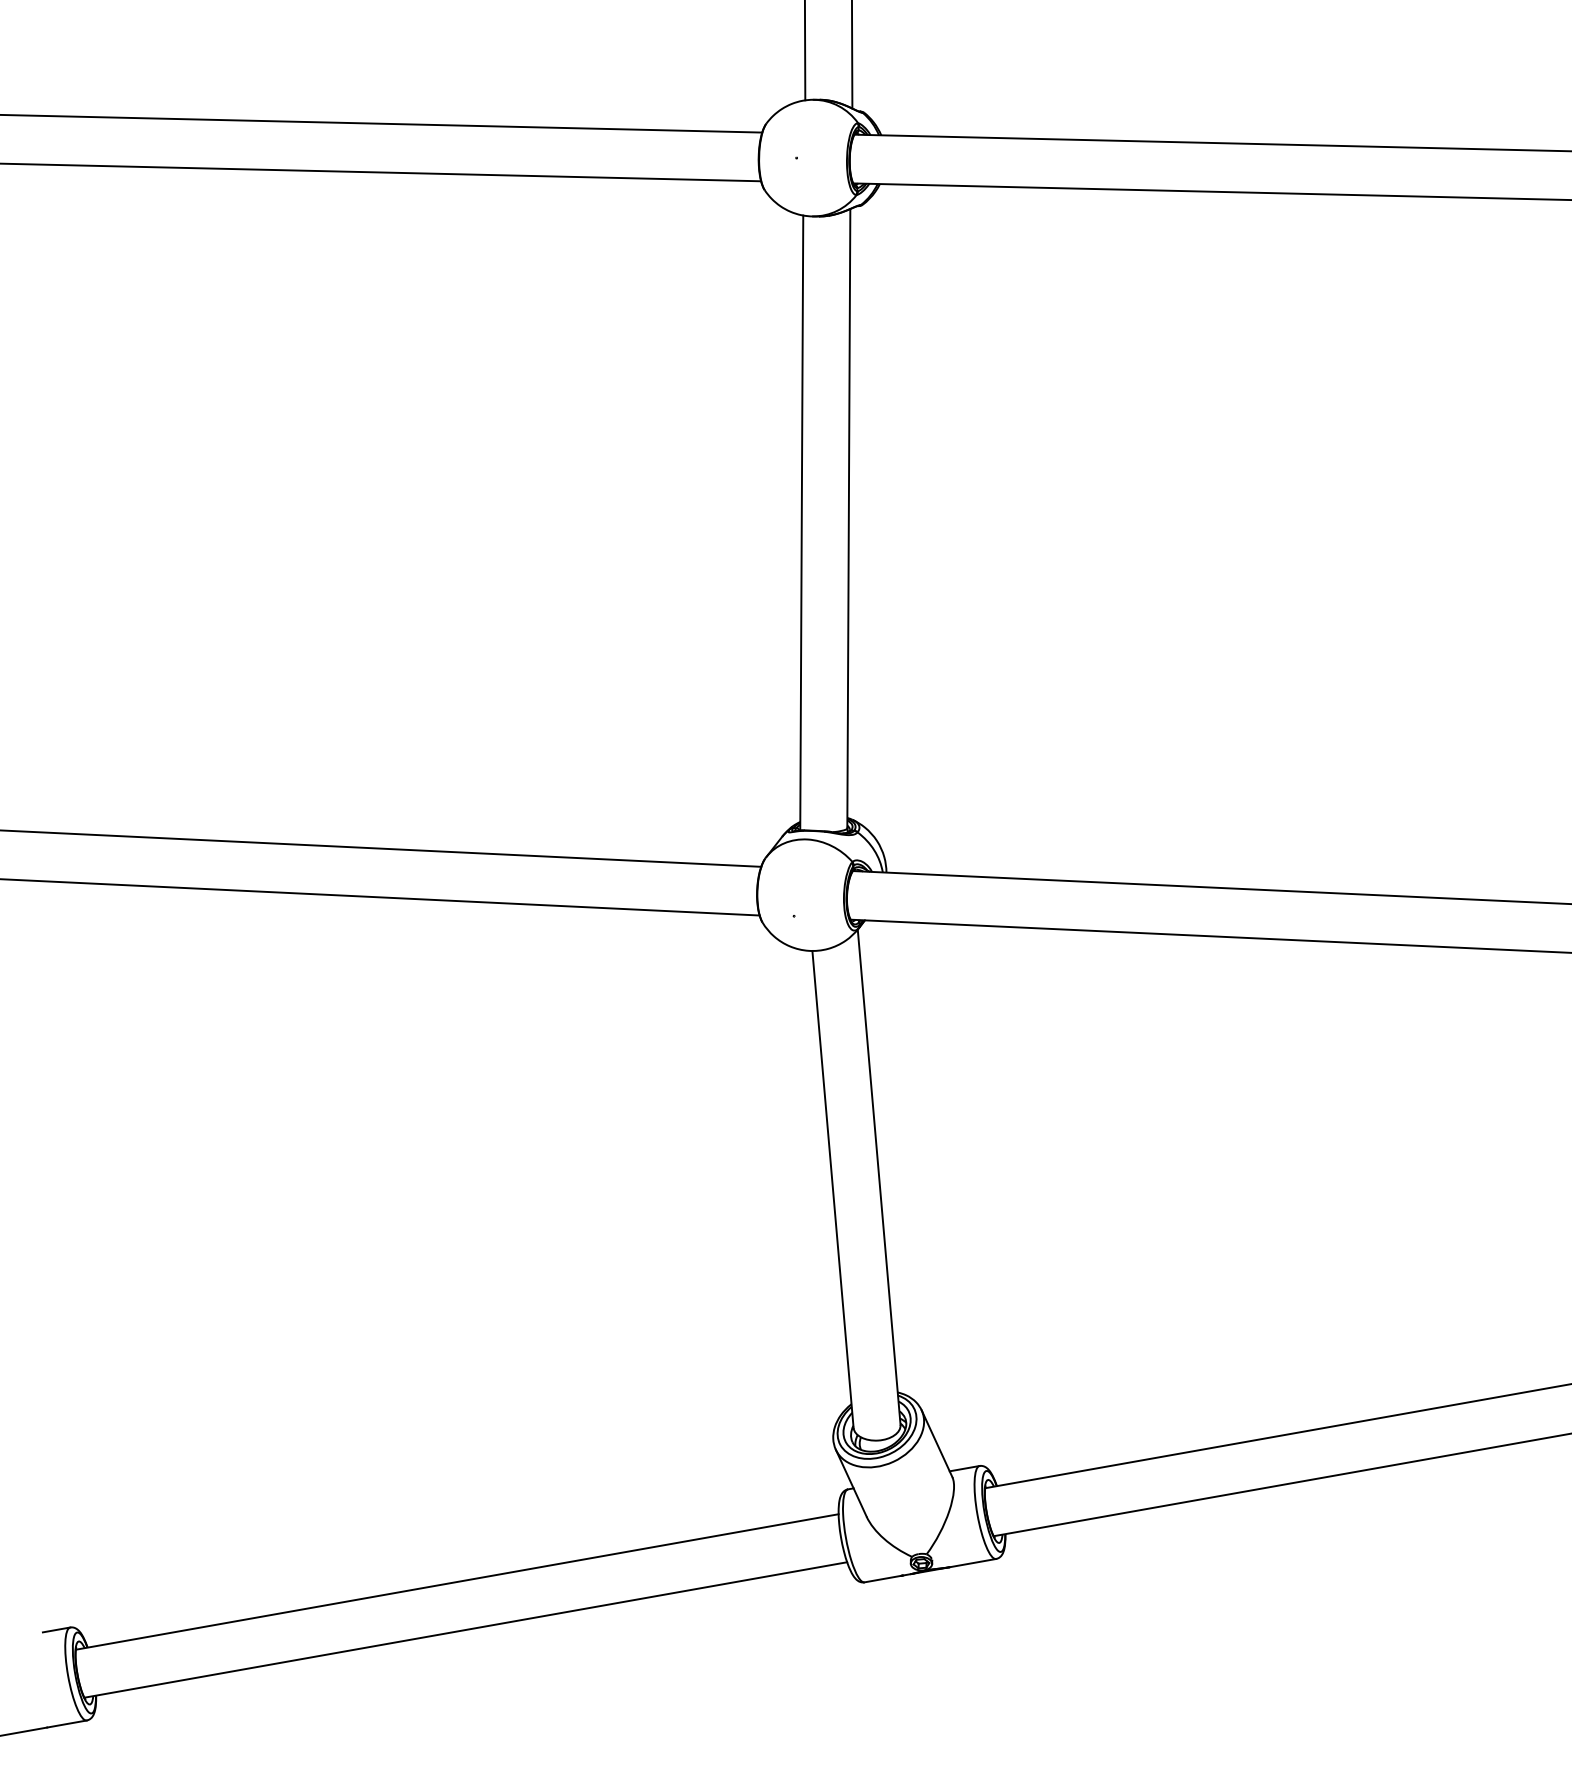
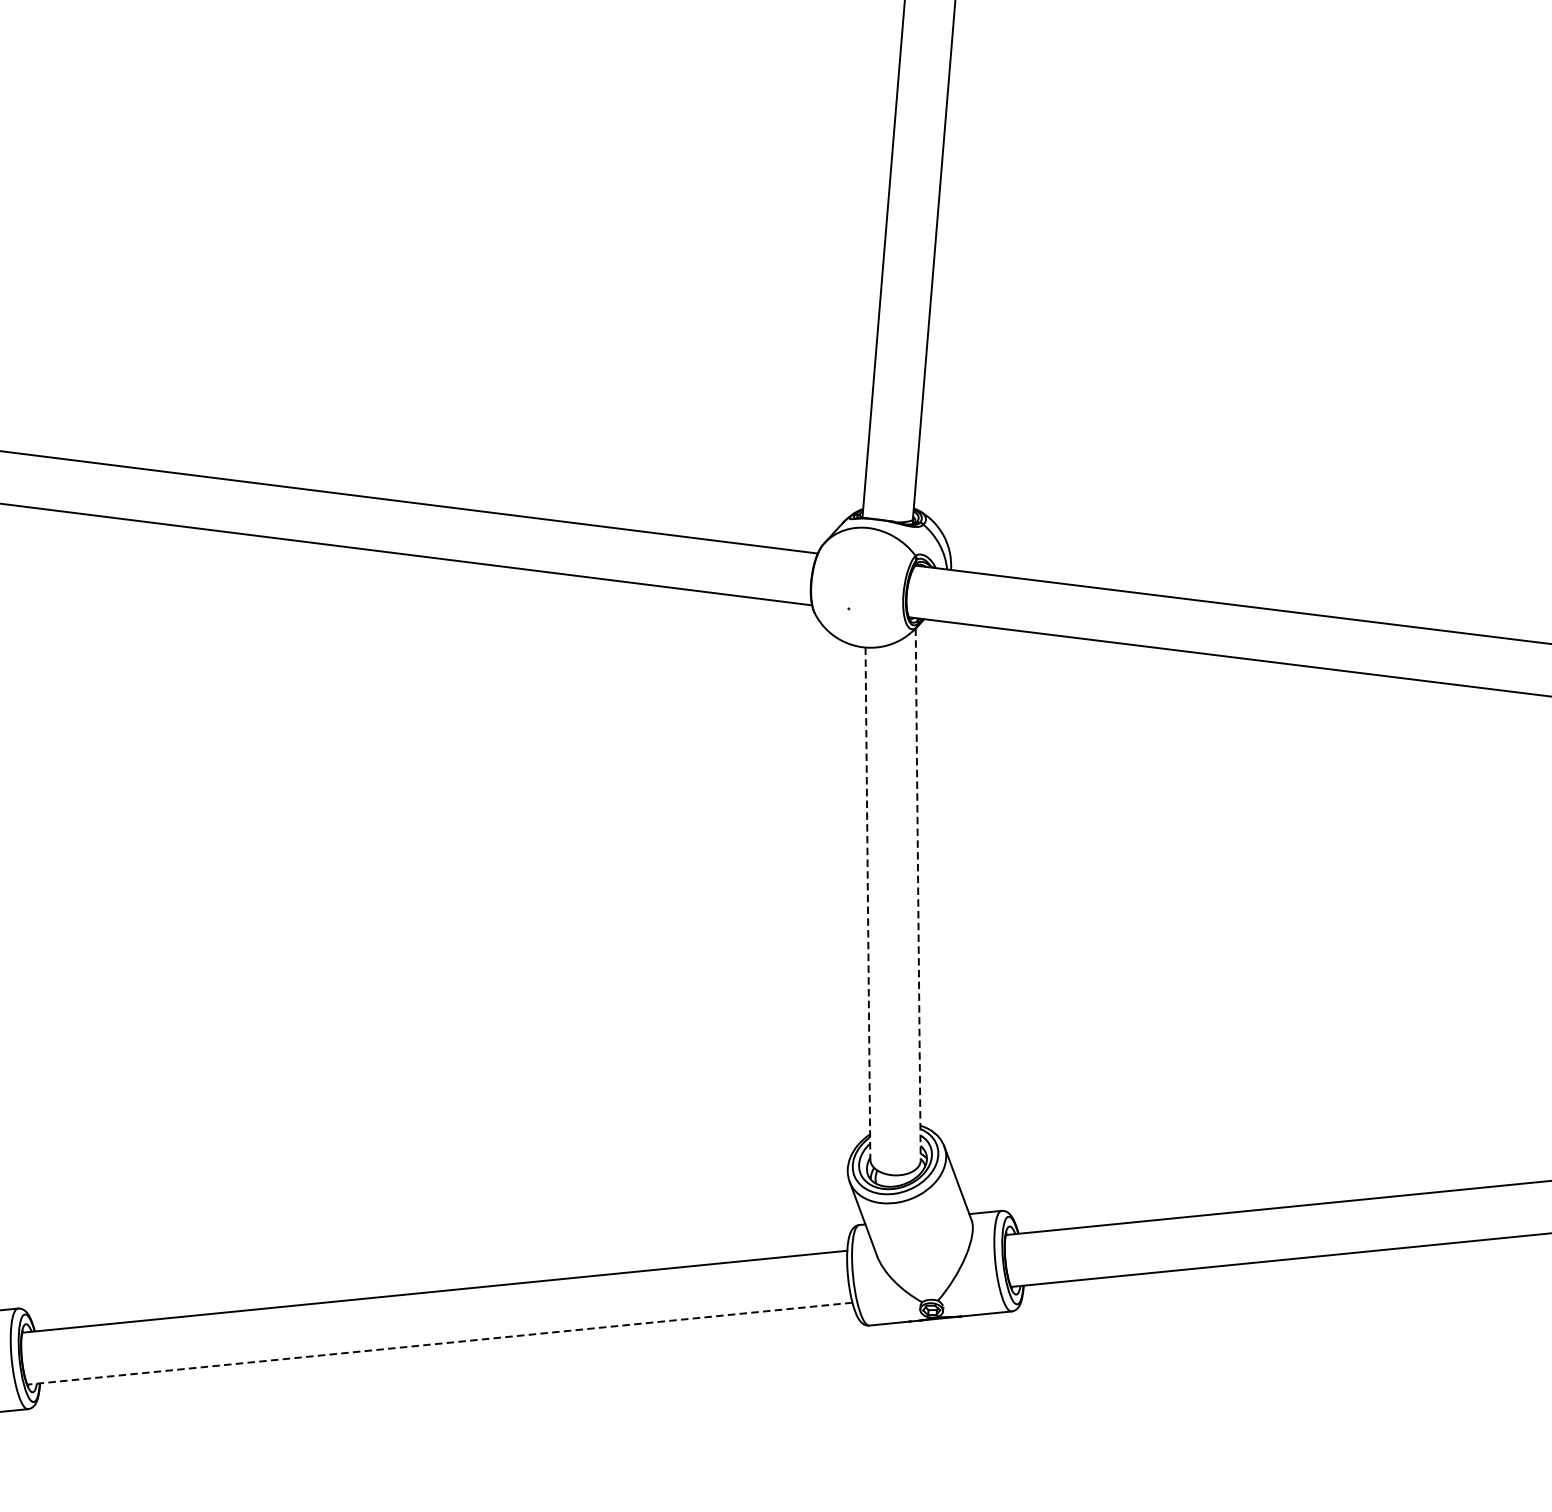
line: (879, 1177) -> (918, 894), solid -> dashed
line: (833, 1189) -> (868, 903), solid -> dashed
line: (465, 1630) -> (439, 1344), solid -> dashed

